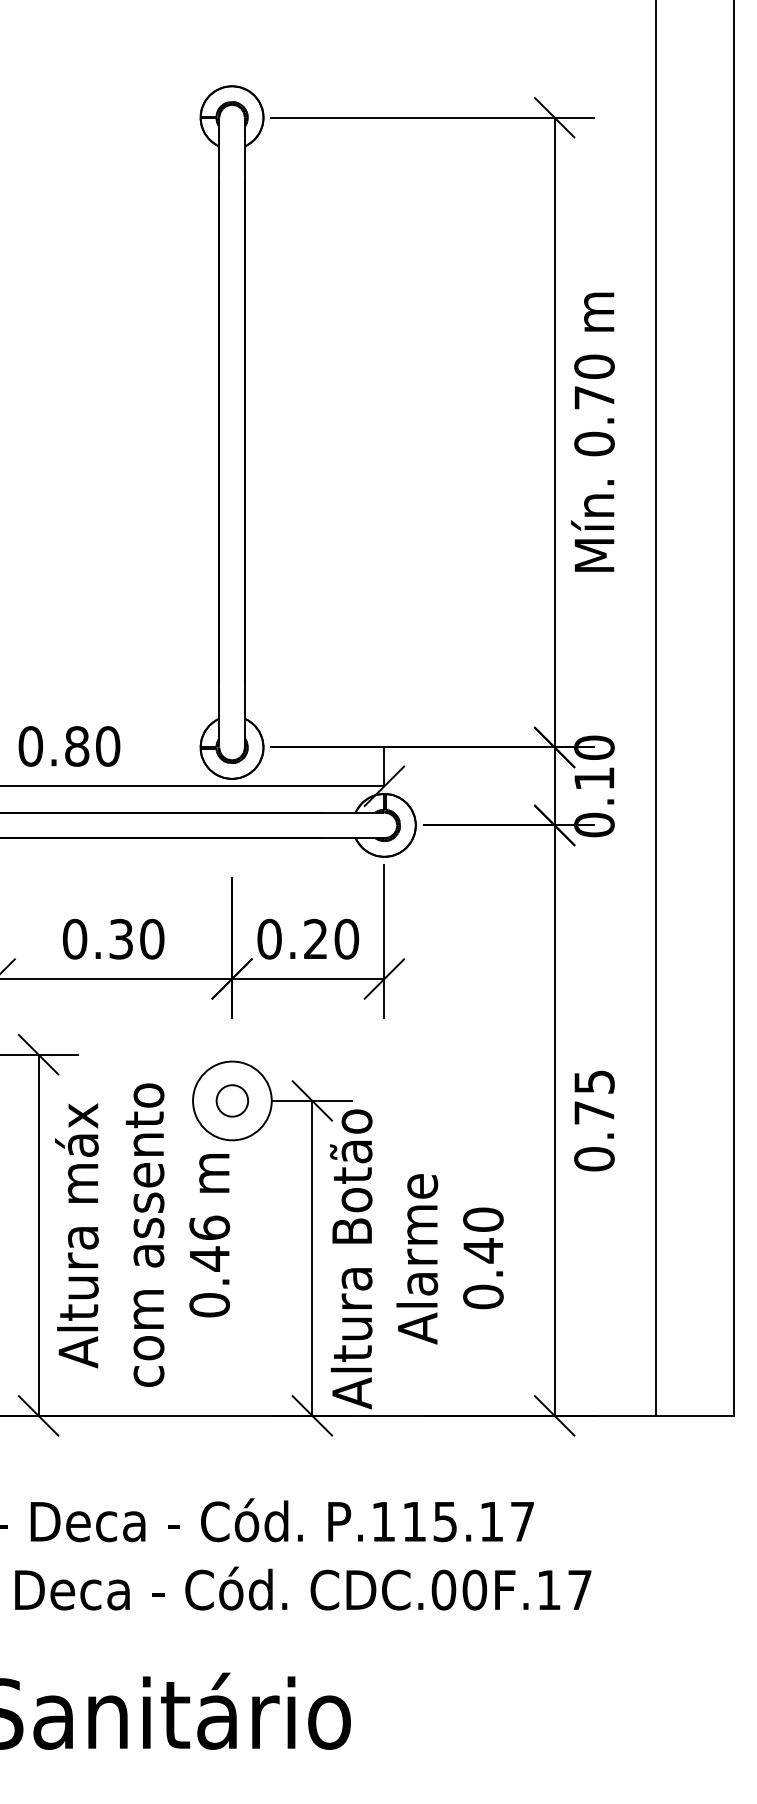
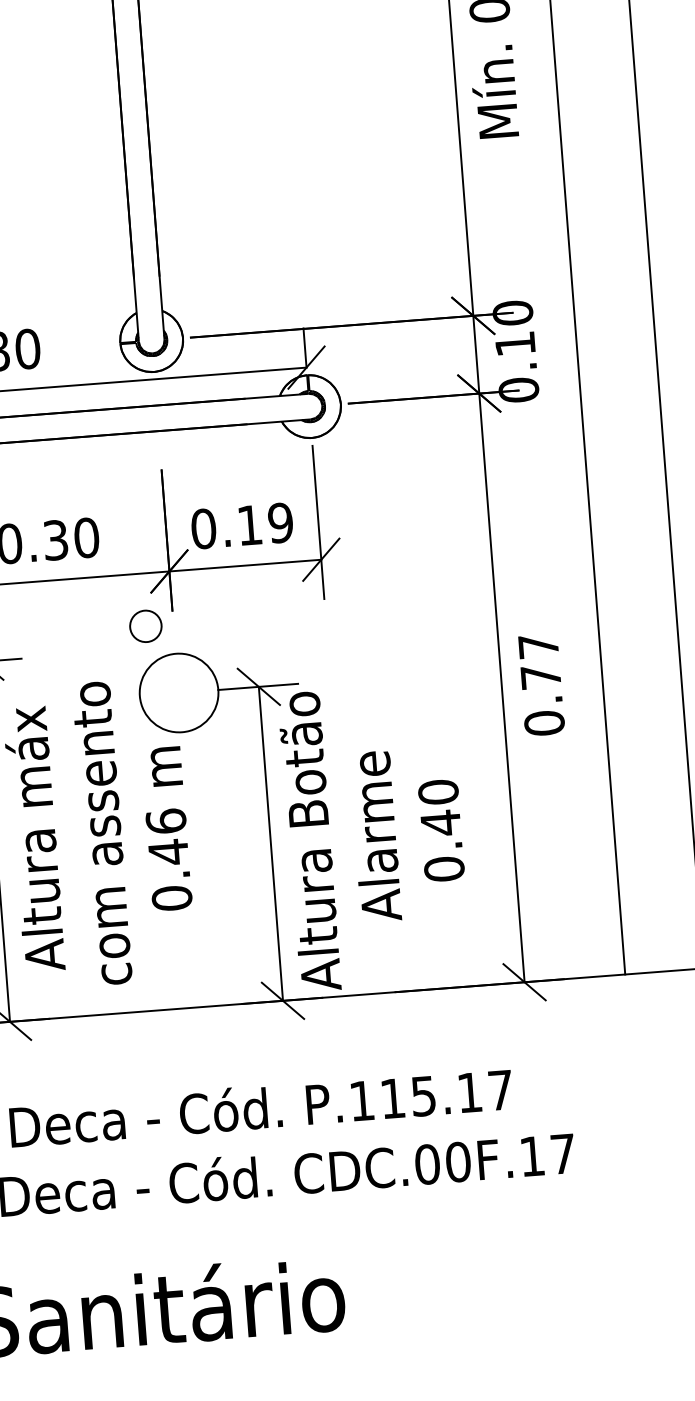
text: (331, 938) -> (265, 523), 0.20 -> 0.19
text: (594, 1081) -> (538, 645), 0.75 -> 0.77
circle: (231, 1100) -> (144, 625), moved

